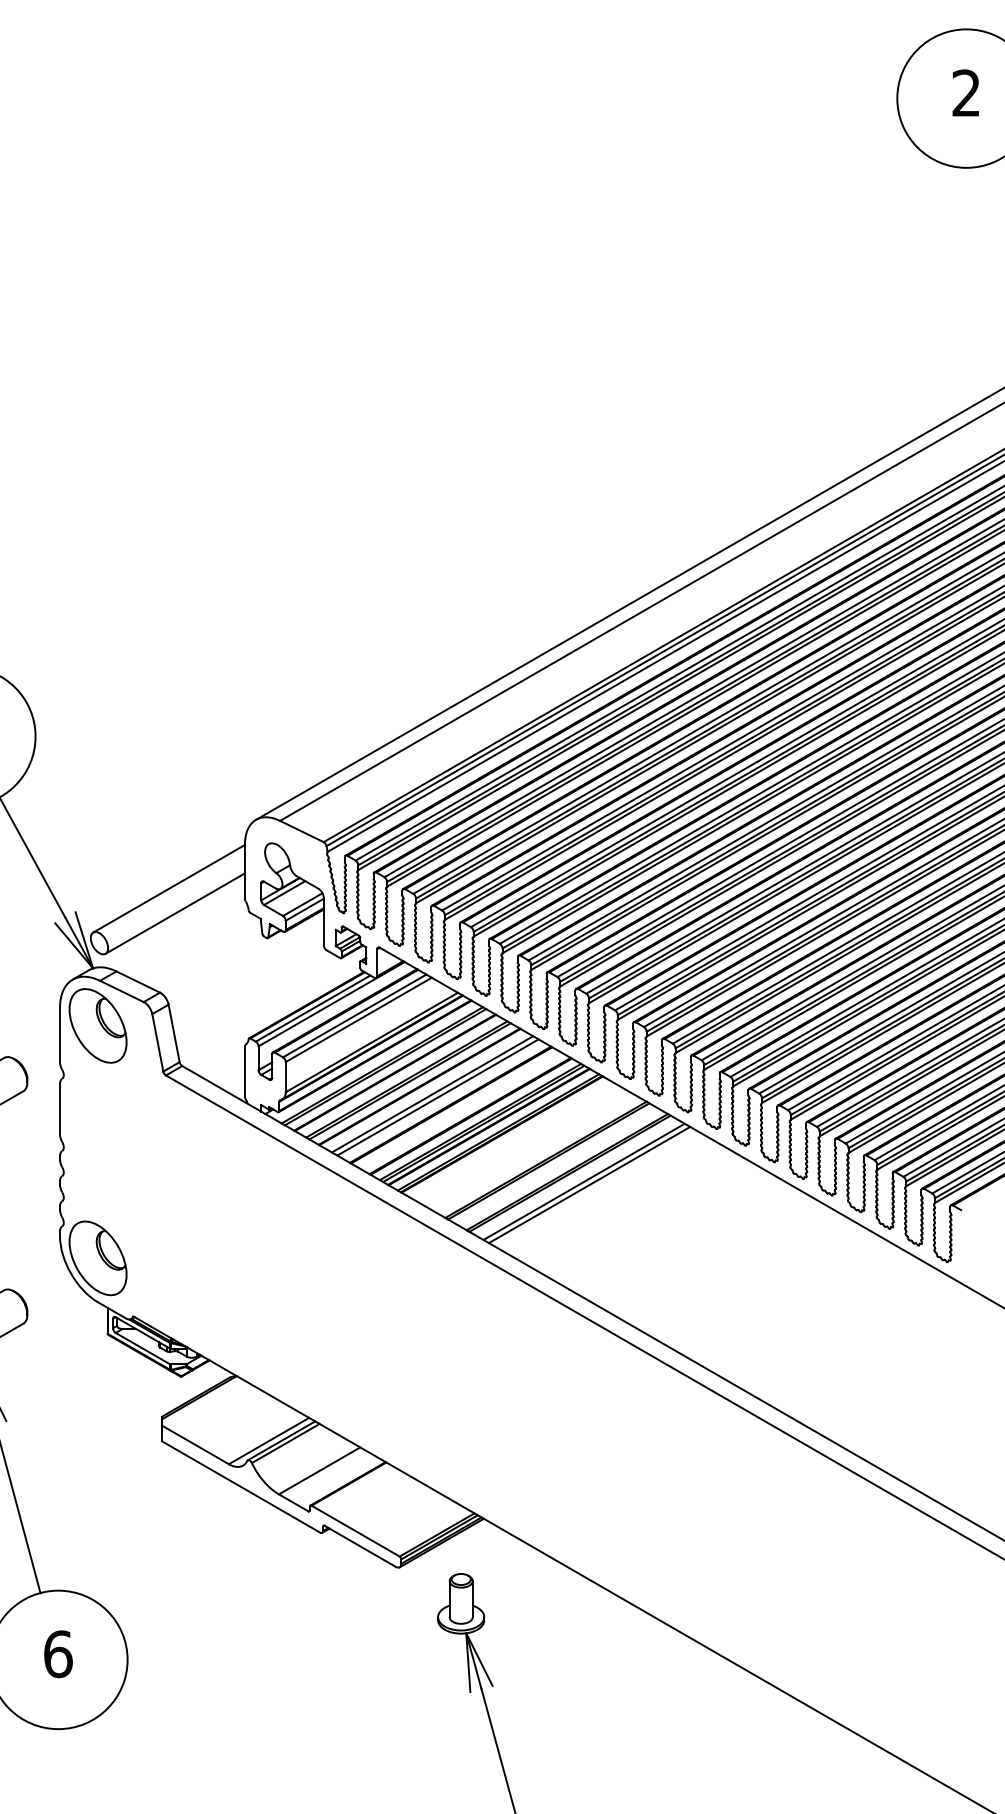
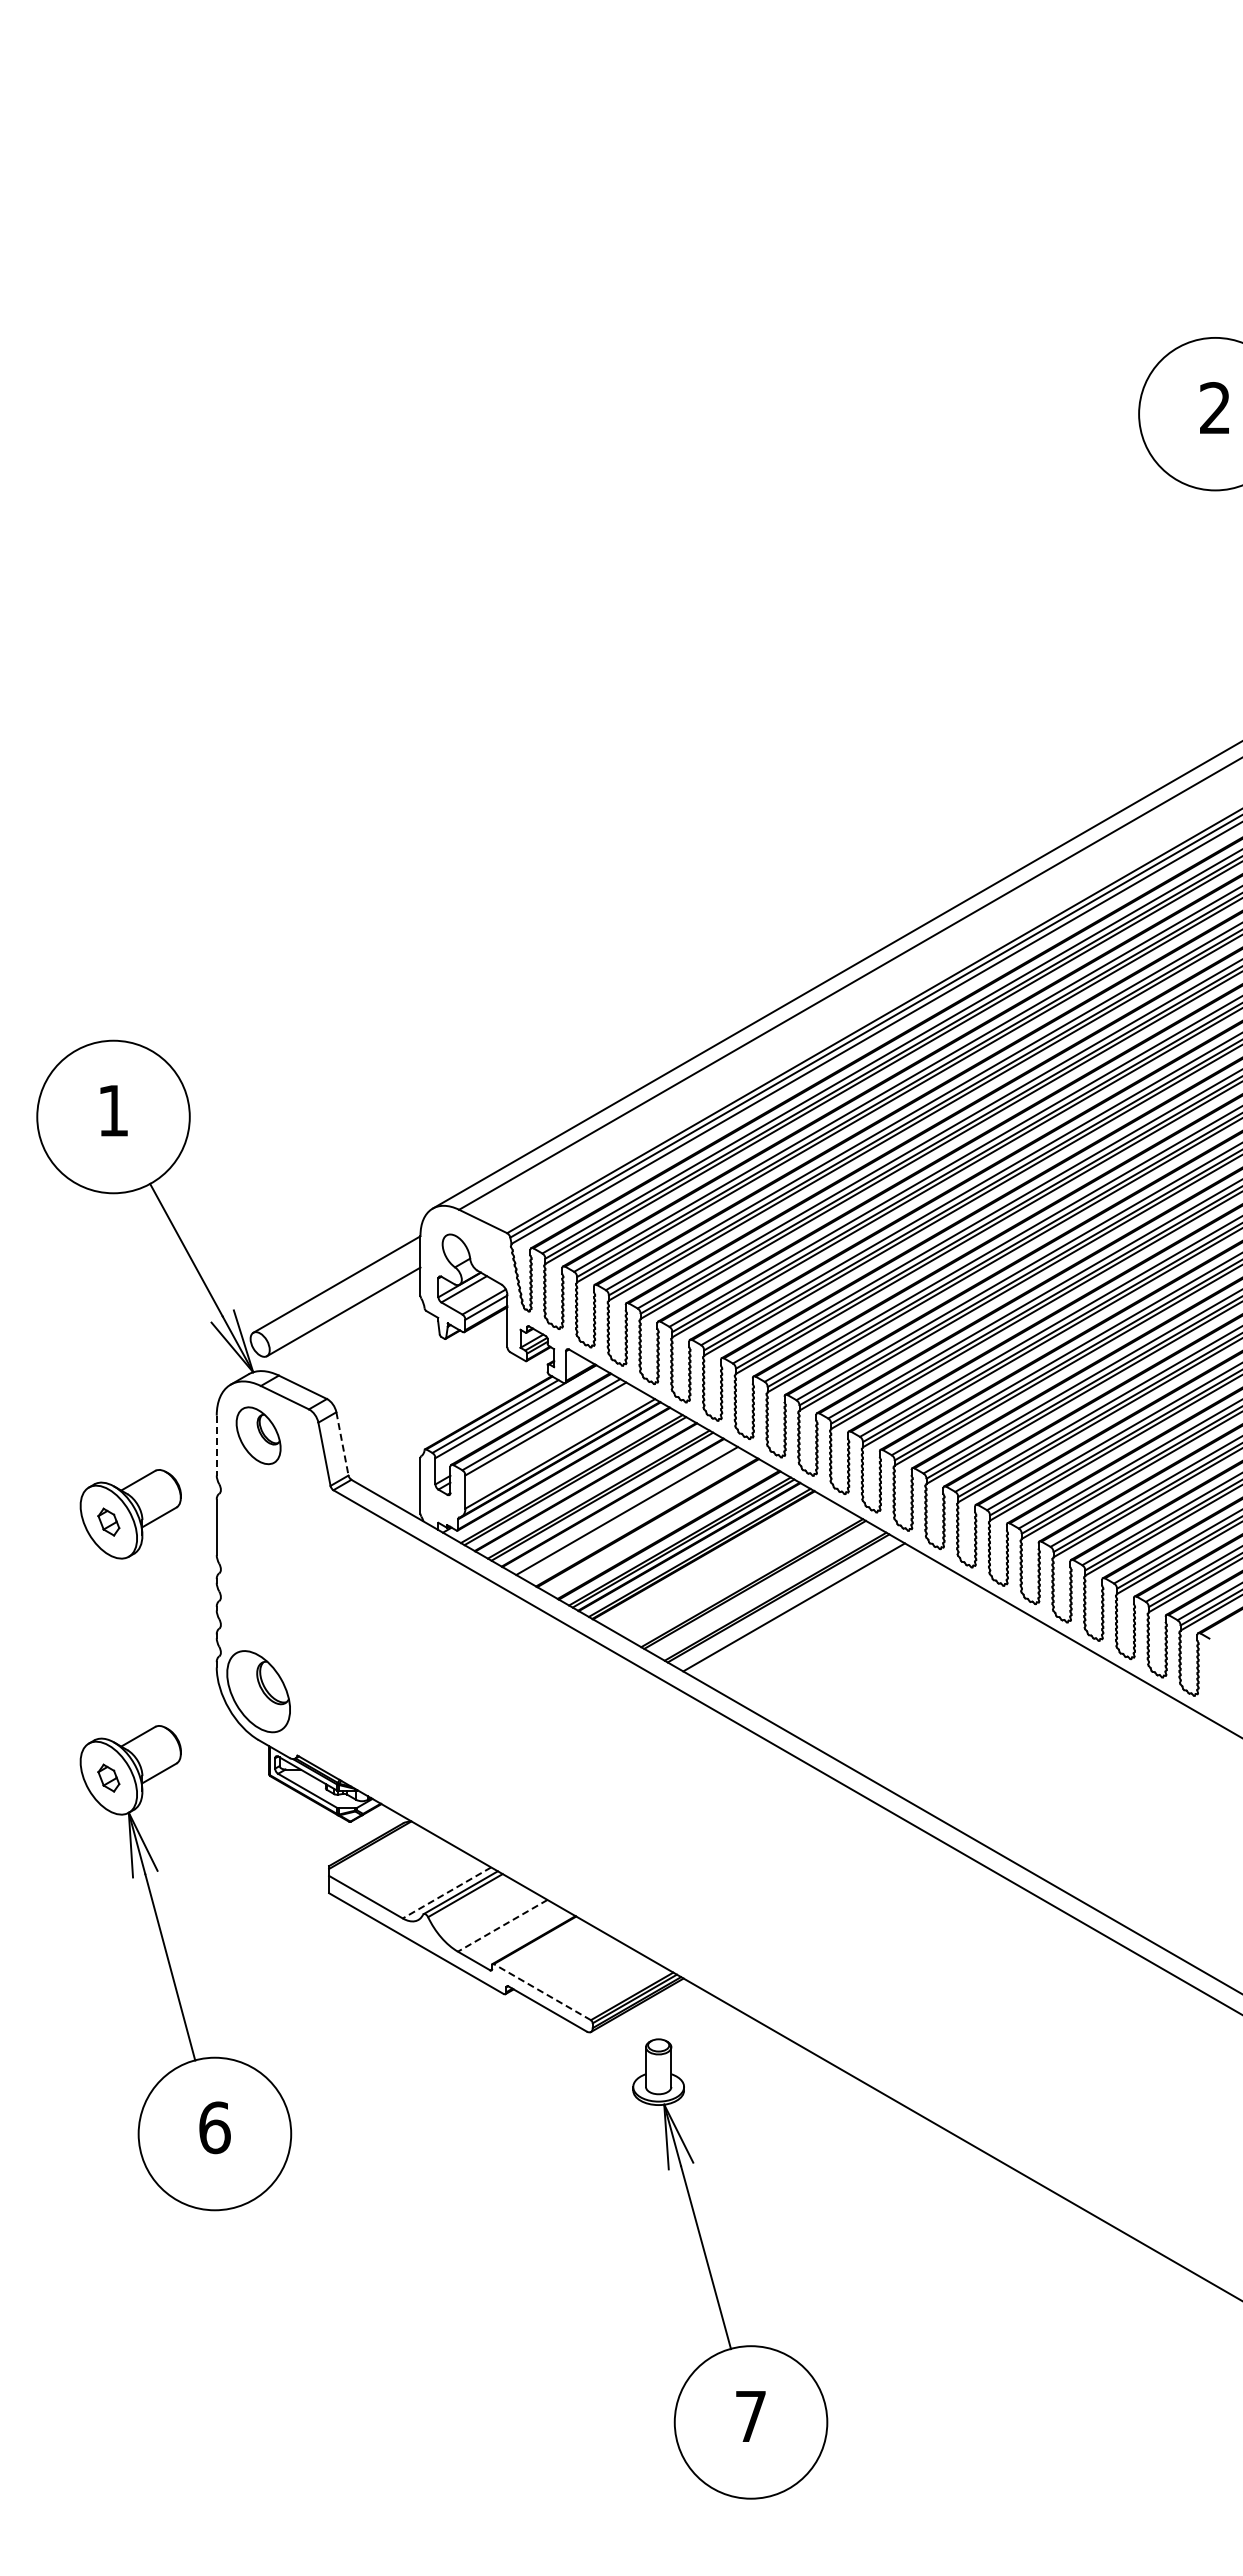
part: (97, 1025) -> (258, 1435), size x0.7
line: (174, 1033) -> (342, 1444), solid -> dashed
line: (59, 1034) -> (216, 1445), solid -> dashed
line: (437, 1097) -> (632, 1514), removed
line: (589, 1184) -> (799, 1610), removed
line: (268, 1441) -> (446, 1893), solid -> dashed
line: (319, 1470) -> (502, 1925), solid -> dashed
line: (355, 1530) -> (542, 1991), solid -> dashed

